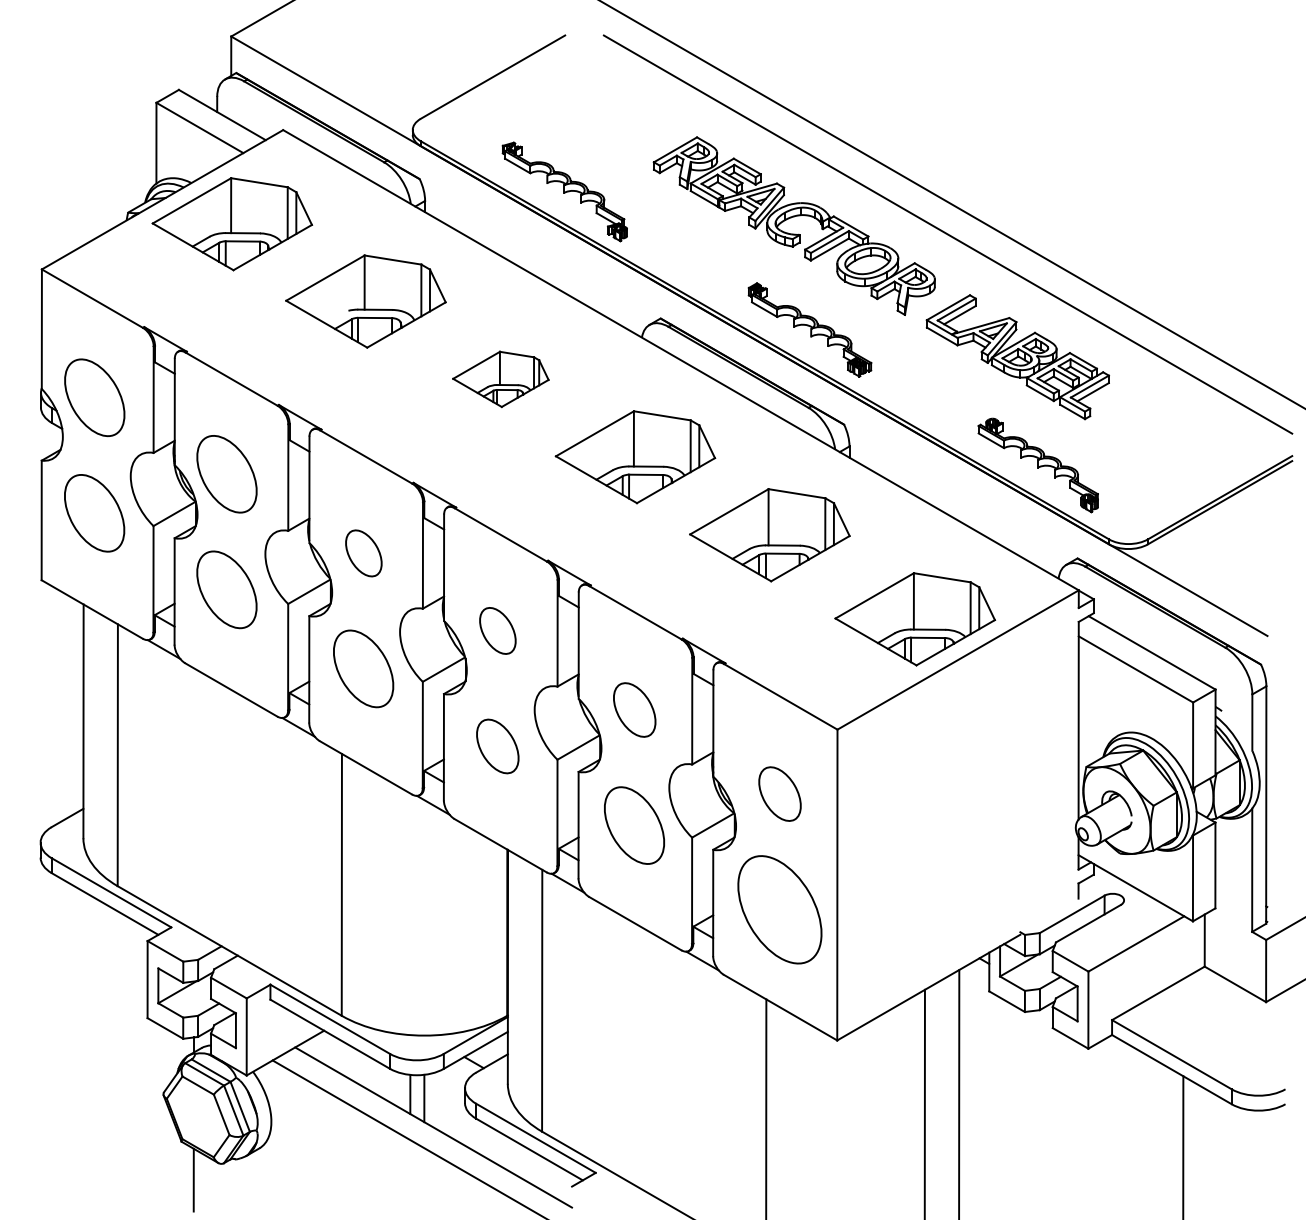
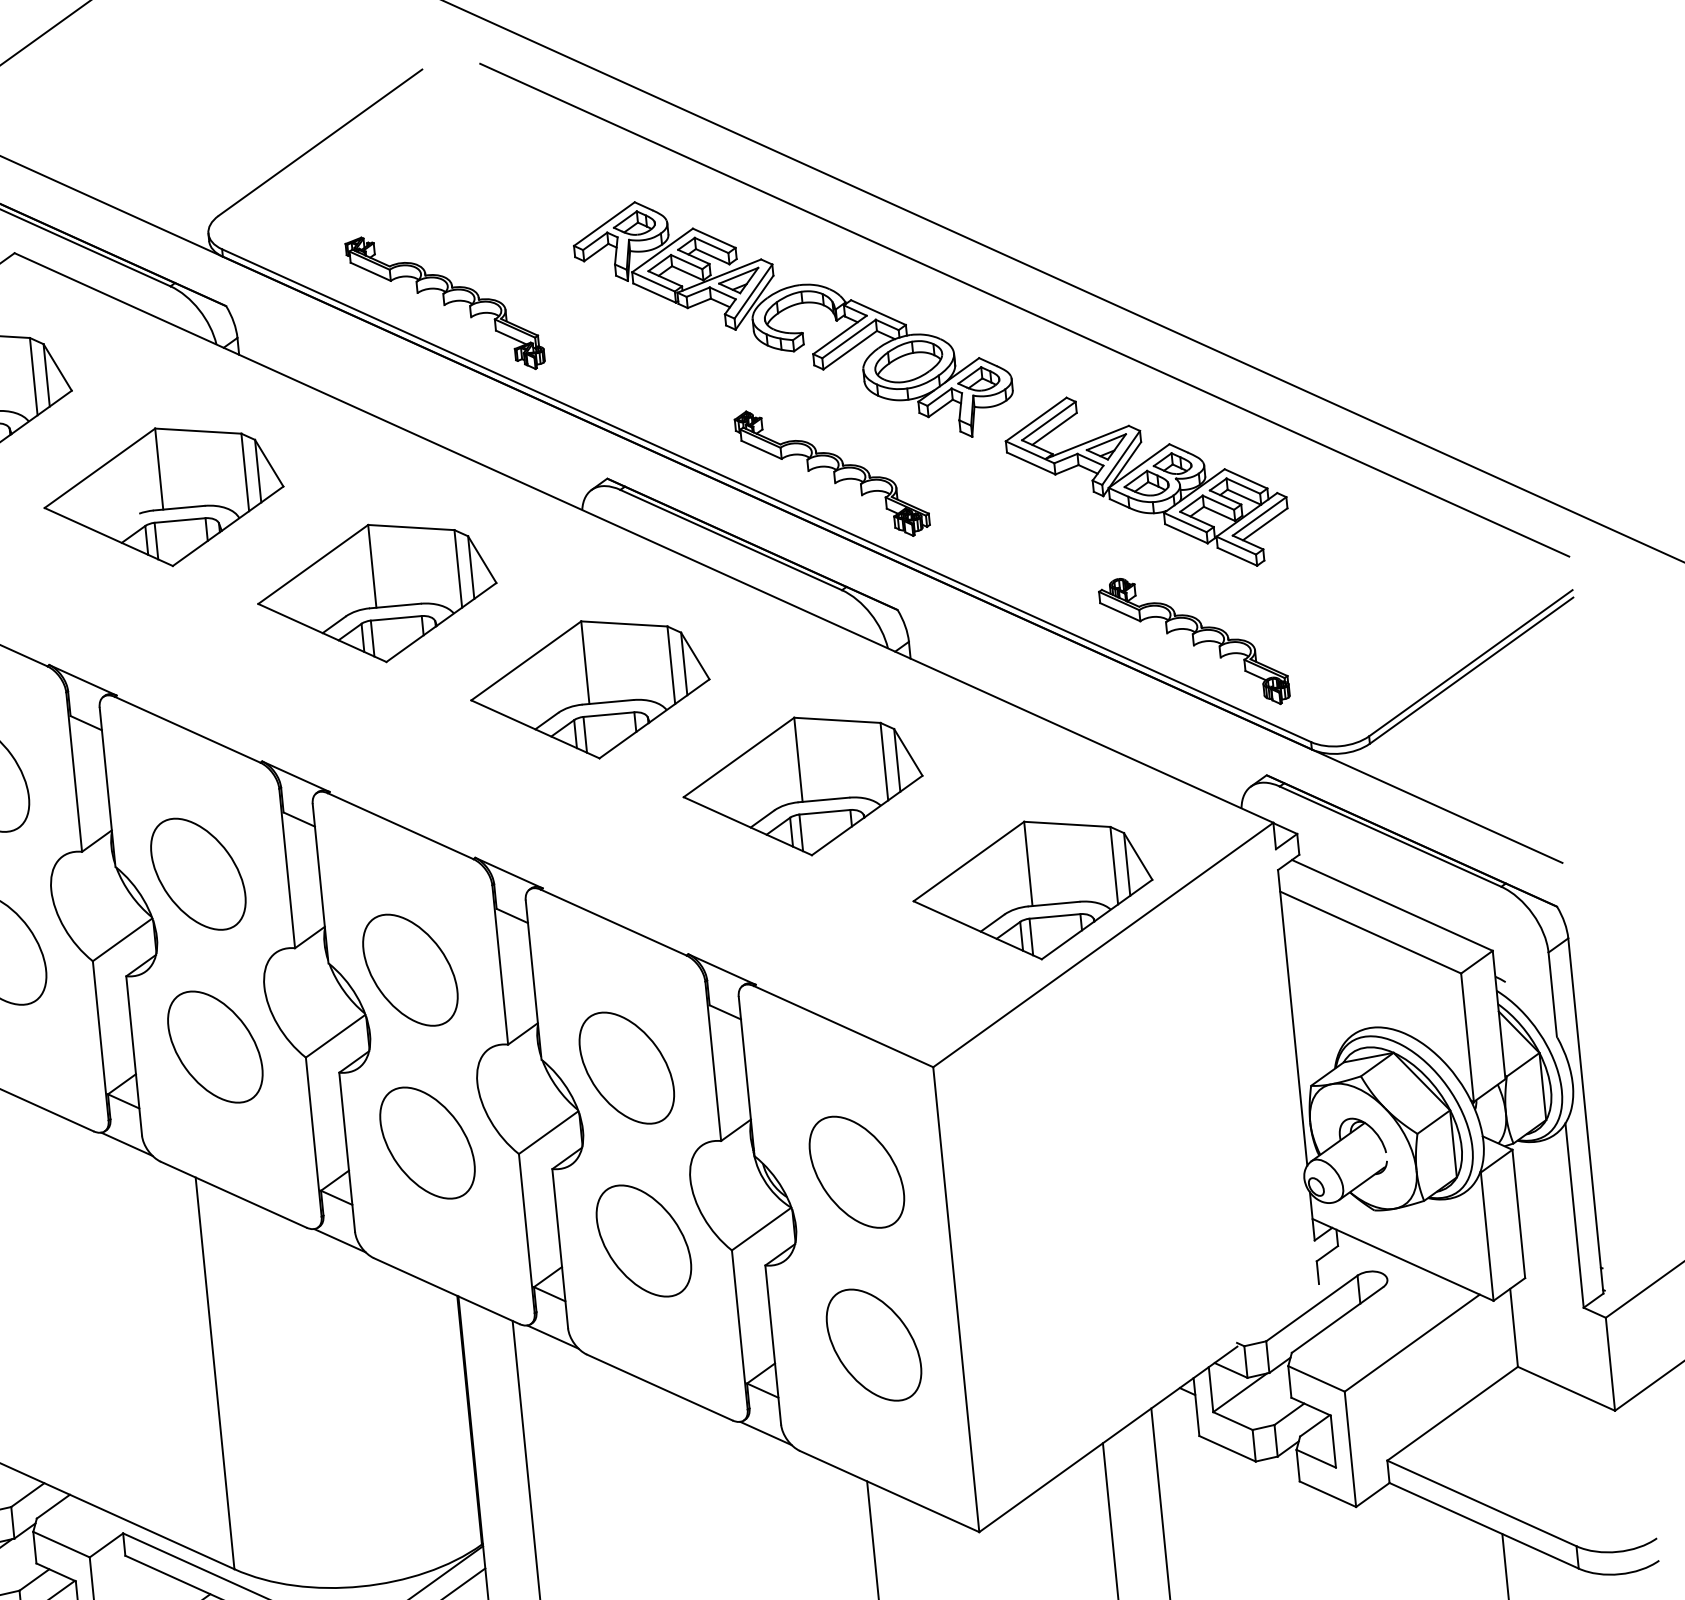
part: (500, 379) -> (376, 593), size x1.67
part: (363, 553) -> (197, 874), size x1.67
part: (497, 630) -> (409, 969), size x1.67
part: (634, 709) -> (626, 1067), size x1.43
part: (497, 746) -> (427, 1143), size x1.43
part: (779, 793) -> (856, 1171), size x1.43
part: (779, 909) -> (873, 1344), size x0.71

